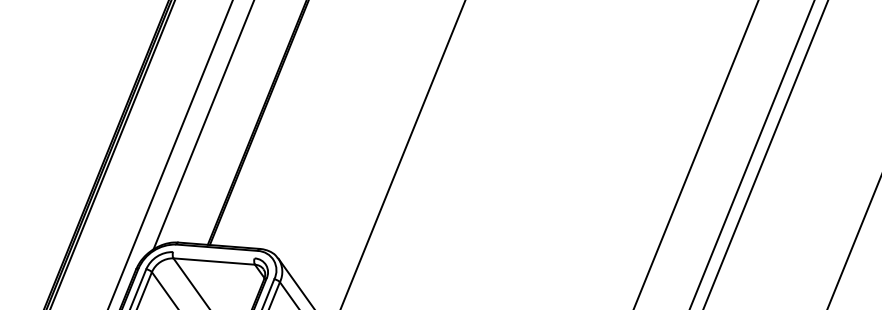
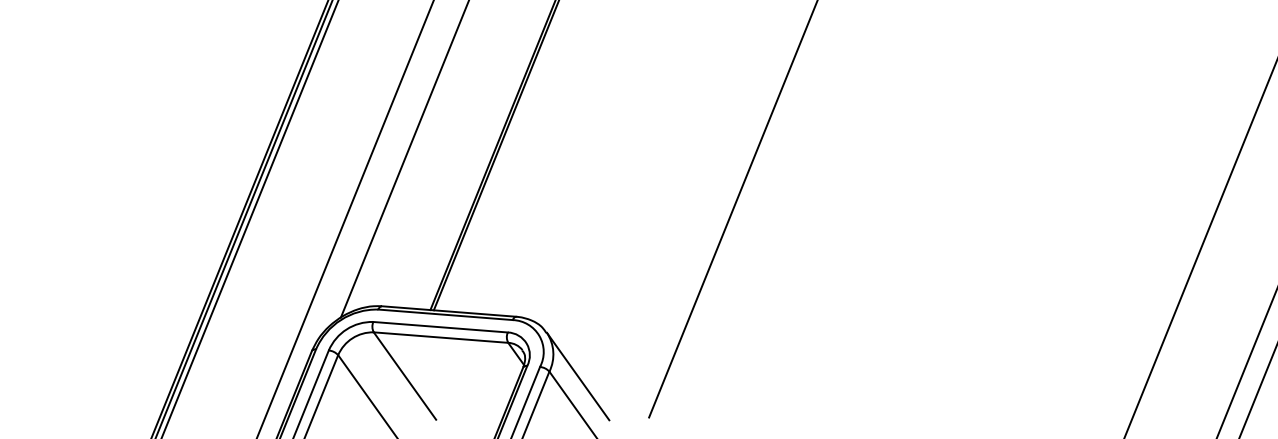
line: (213, 255) -> (439, 327), added

